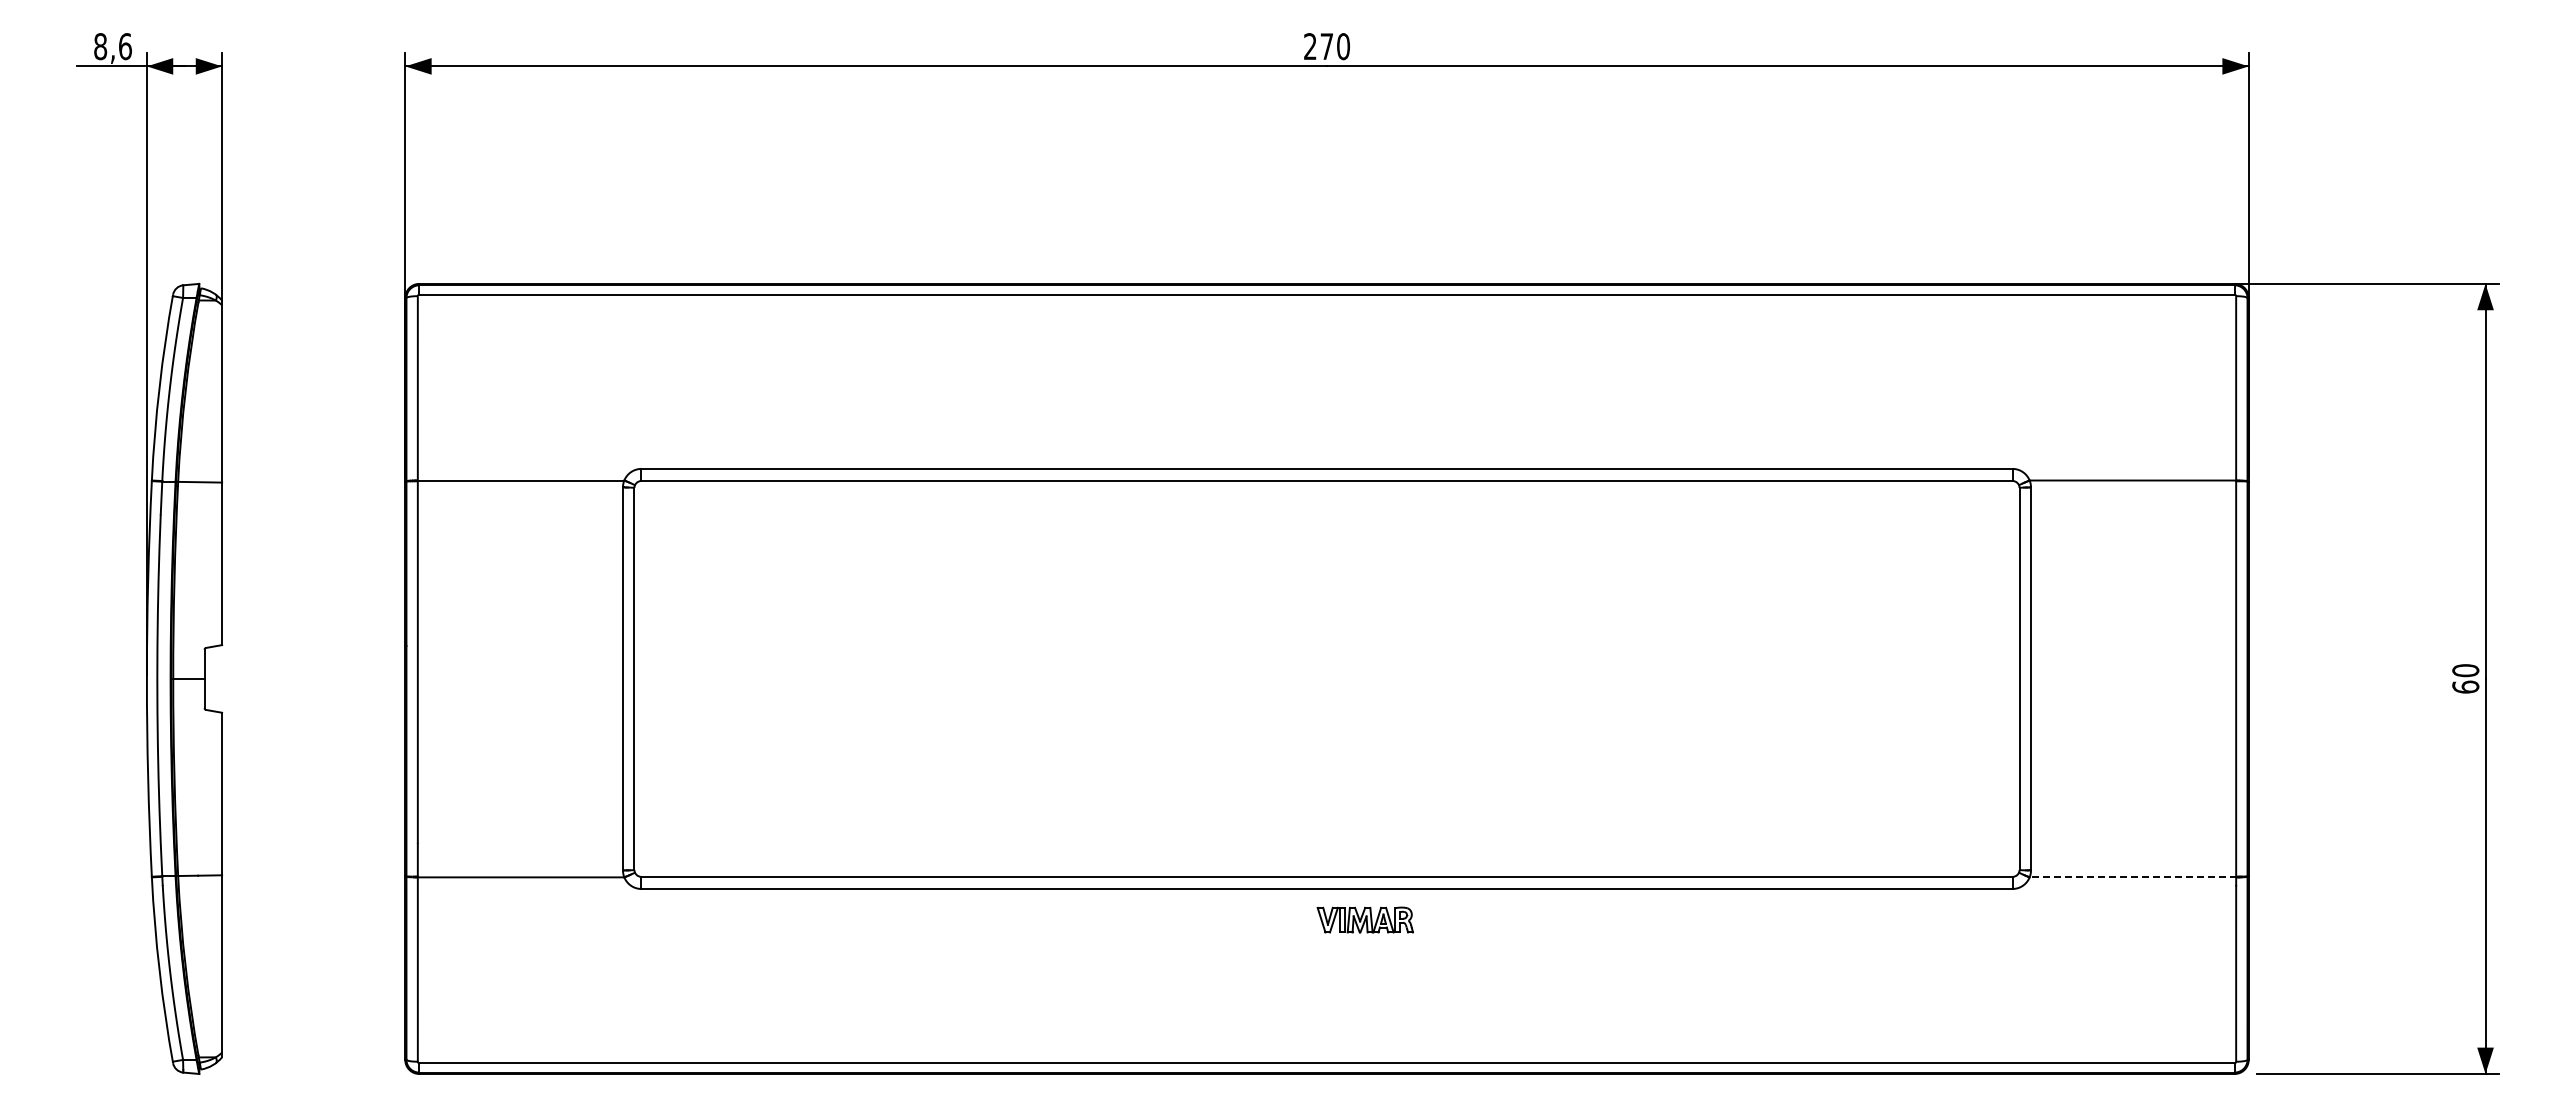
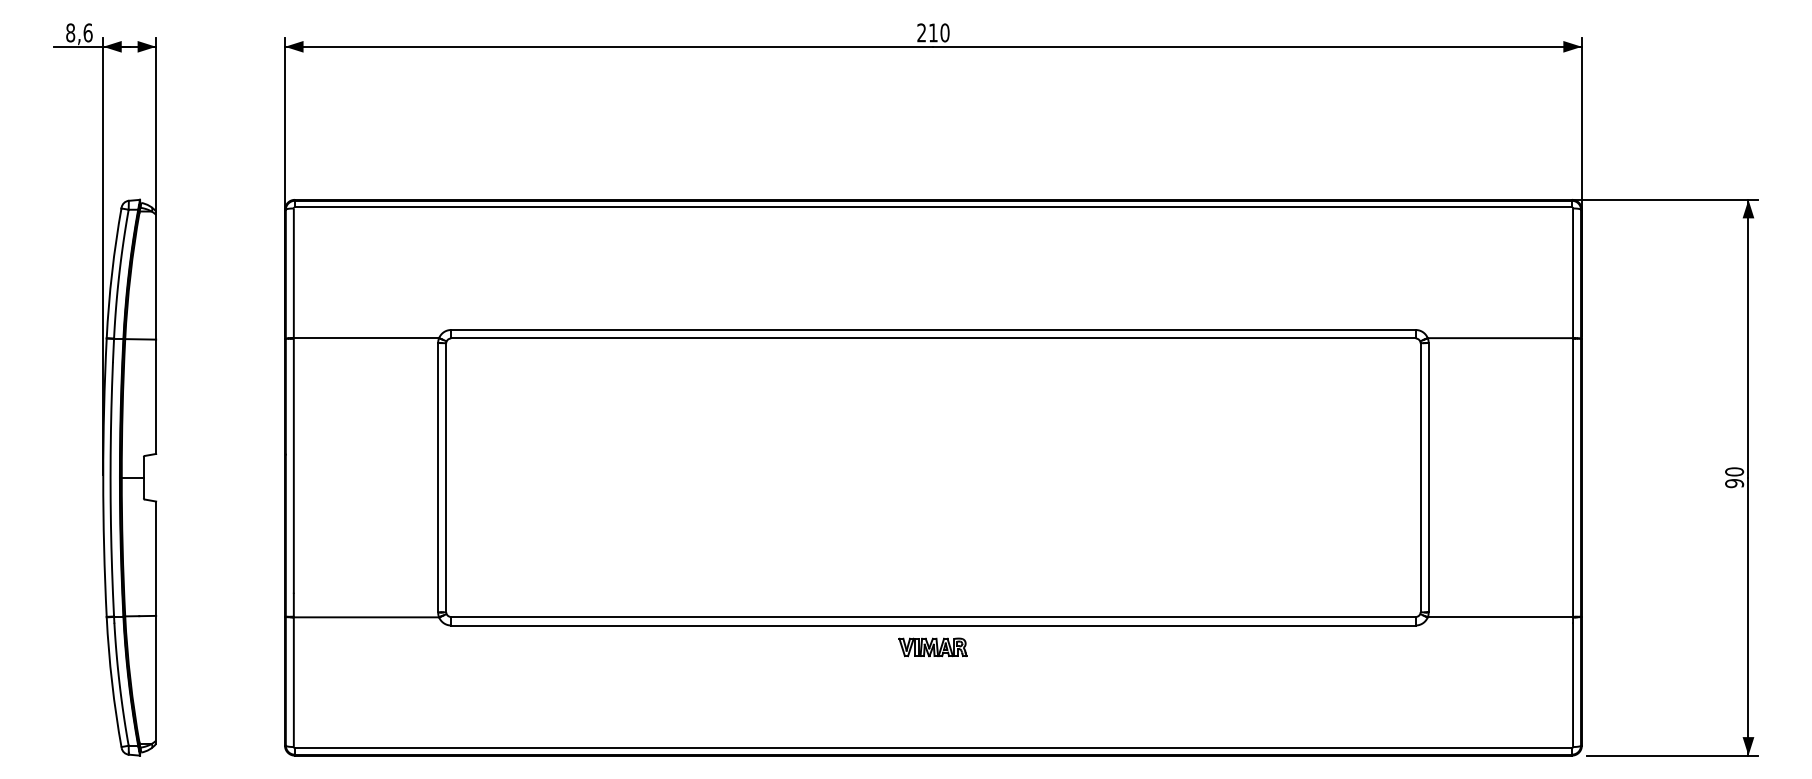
text: (1326, 46) -> (933, 32), 270 -> 210
text: (2465, 686) -> (1734, 483), 60 -> 90
line: (2133, 877) -> (1500, 617), dashed -> solid
part: (1364, 919) -> (932, 646), moved

